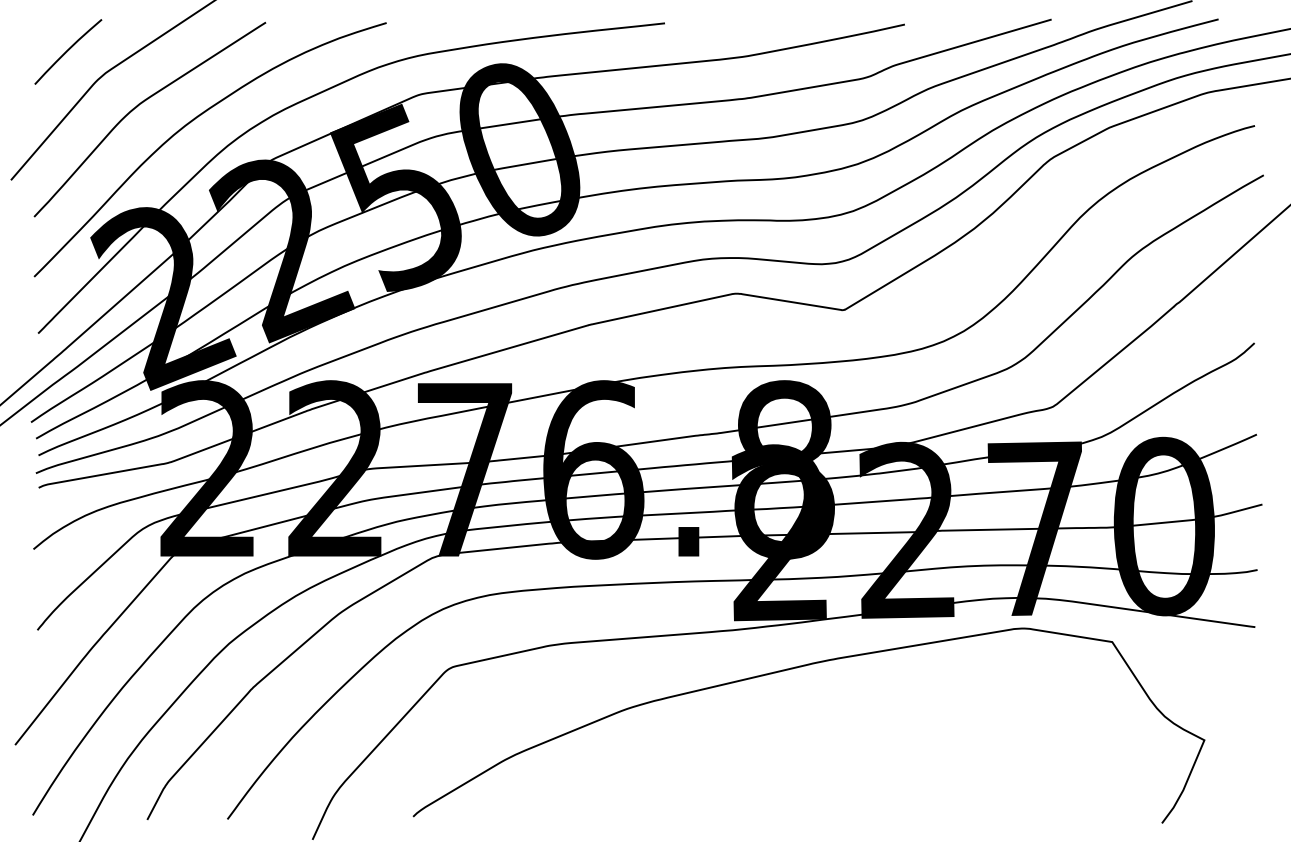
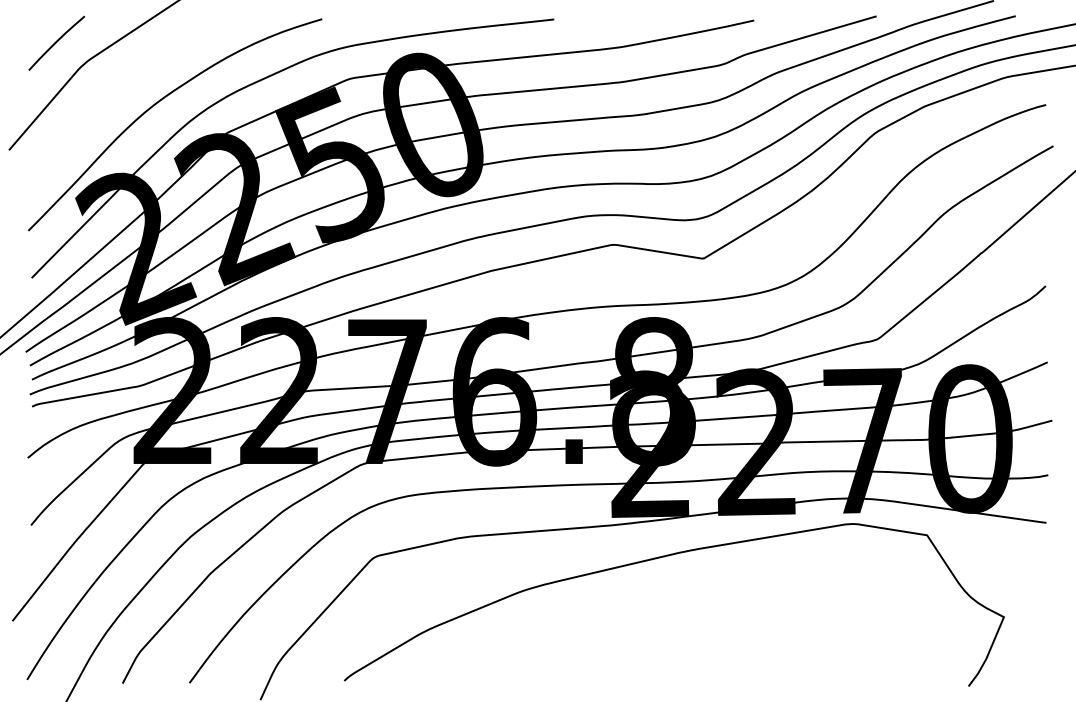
curve: (137, 107) -> (114, 89), removed

